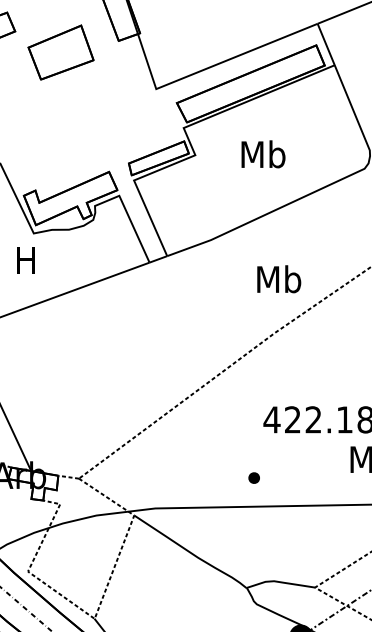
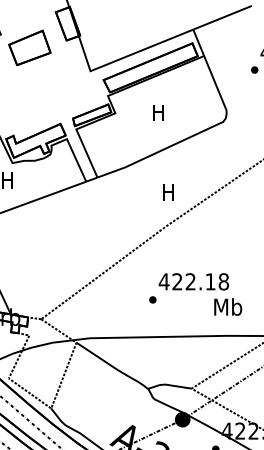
text: (263, 153) -> (158, 112), Mb -> H
text: (278, 279) -> (168, 192), Mb -> H
part: (253, 477) -> (152, 299), moved

